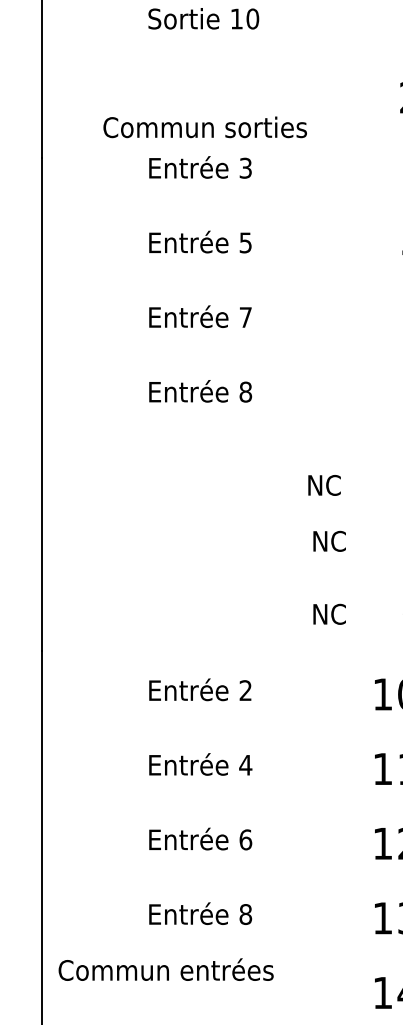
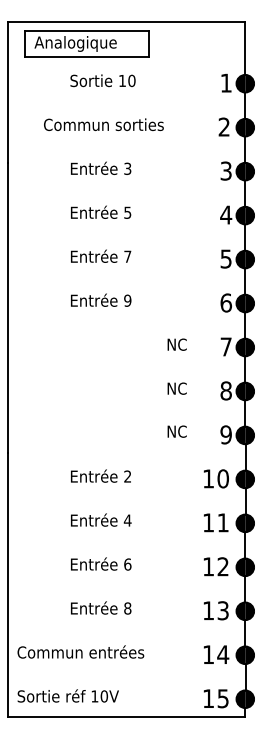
text: (204, 126) -> (103, 124), moved
text: (245, 391) -> (127, 300), 8 -> 9
text: (323, 485) -> (176, 344), moved
text: (165, 968) -> (80, 651), moved

